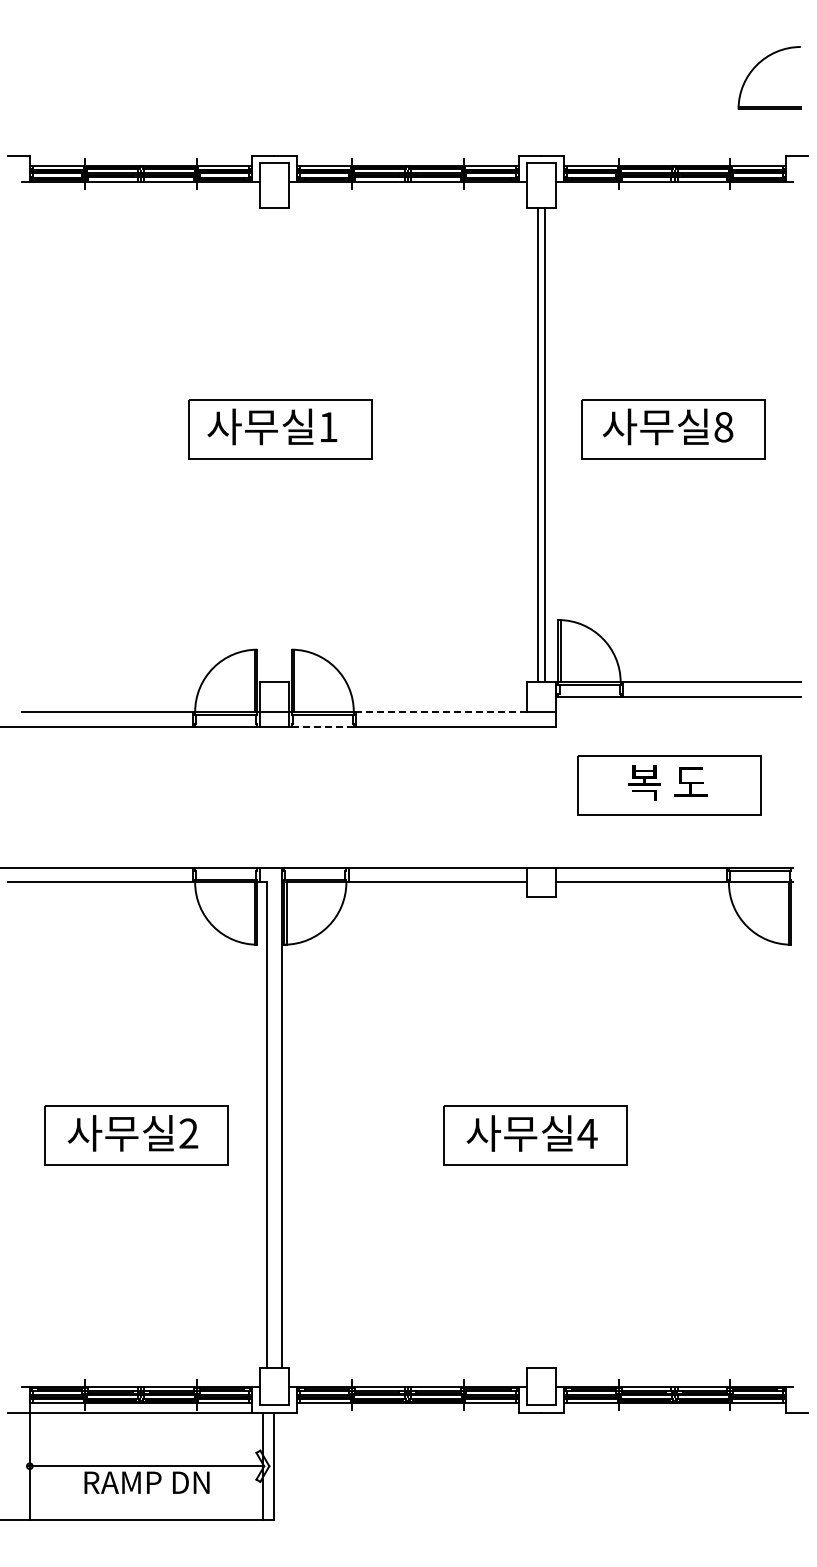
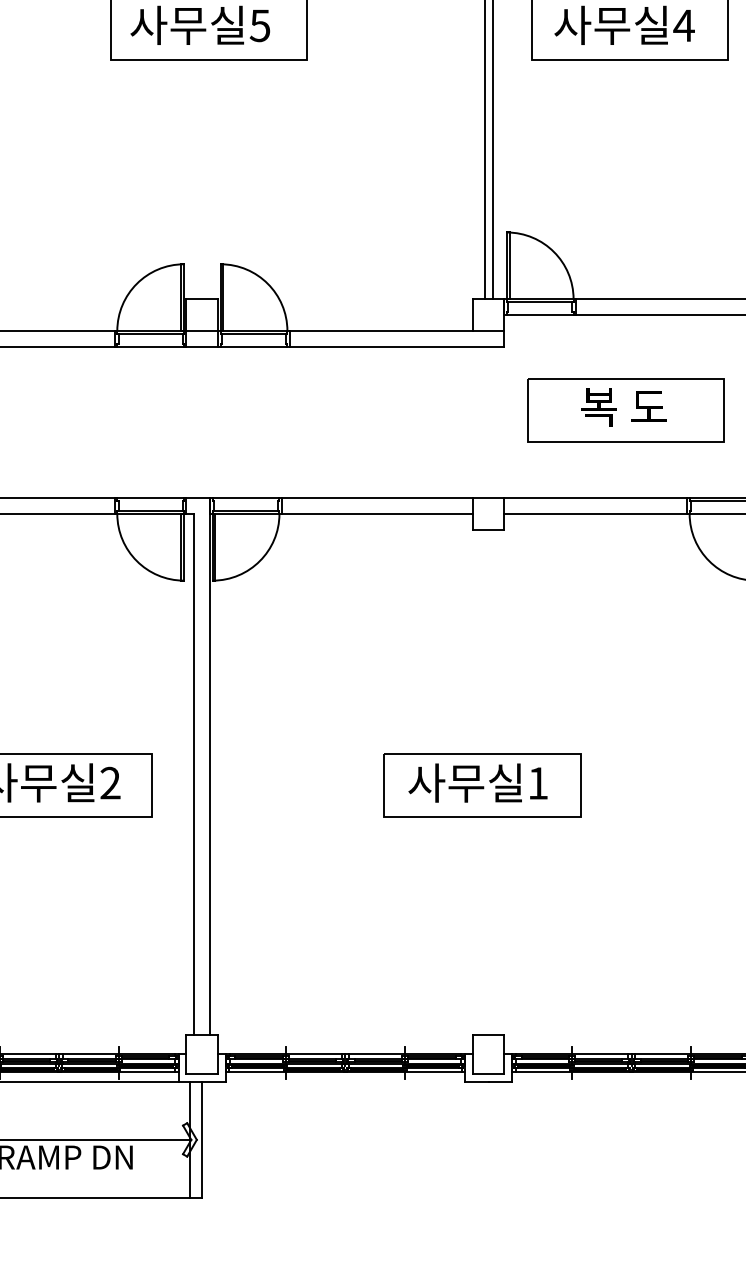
text: (327, 427) -> (259, 26), 1 -> 5
text: (723, 427) -> (683, 26), 8 -> 4
line: (440, 711) -> (380, 330), dashed -> solid
line: (323, 726) -> (254, 346), dashed -> solid
text: (587, 1133) -> (538, 783), 4 -> 1

